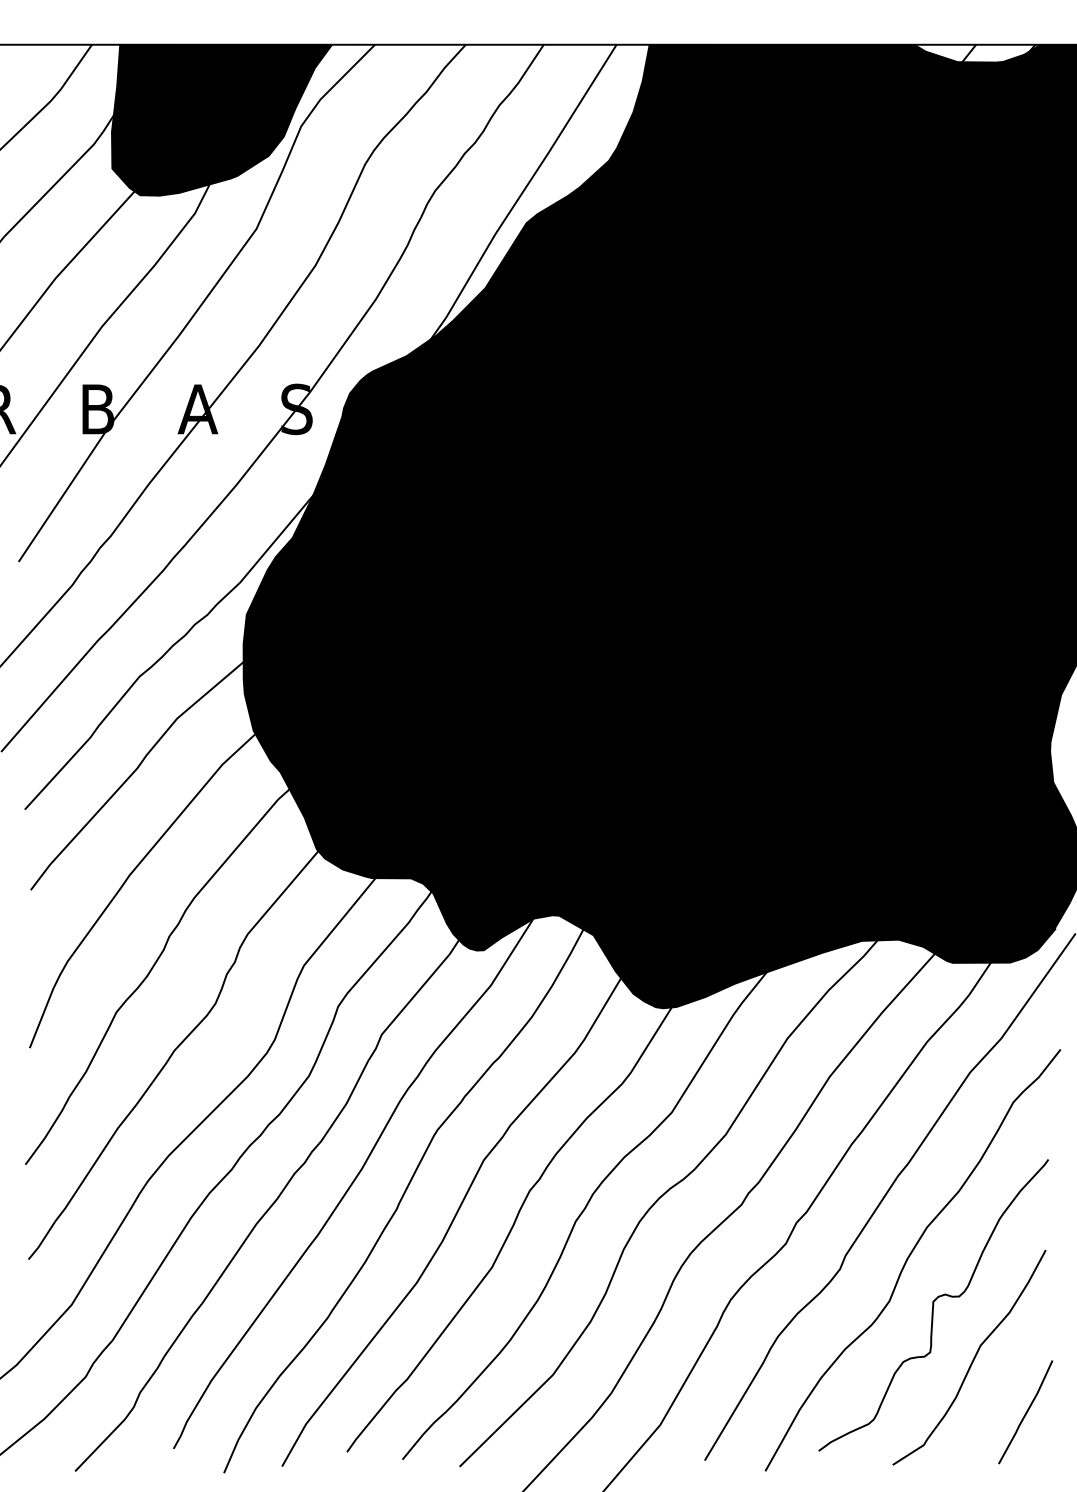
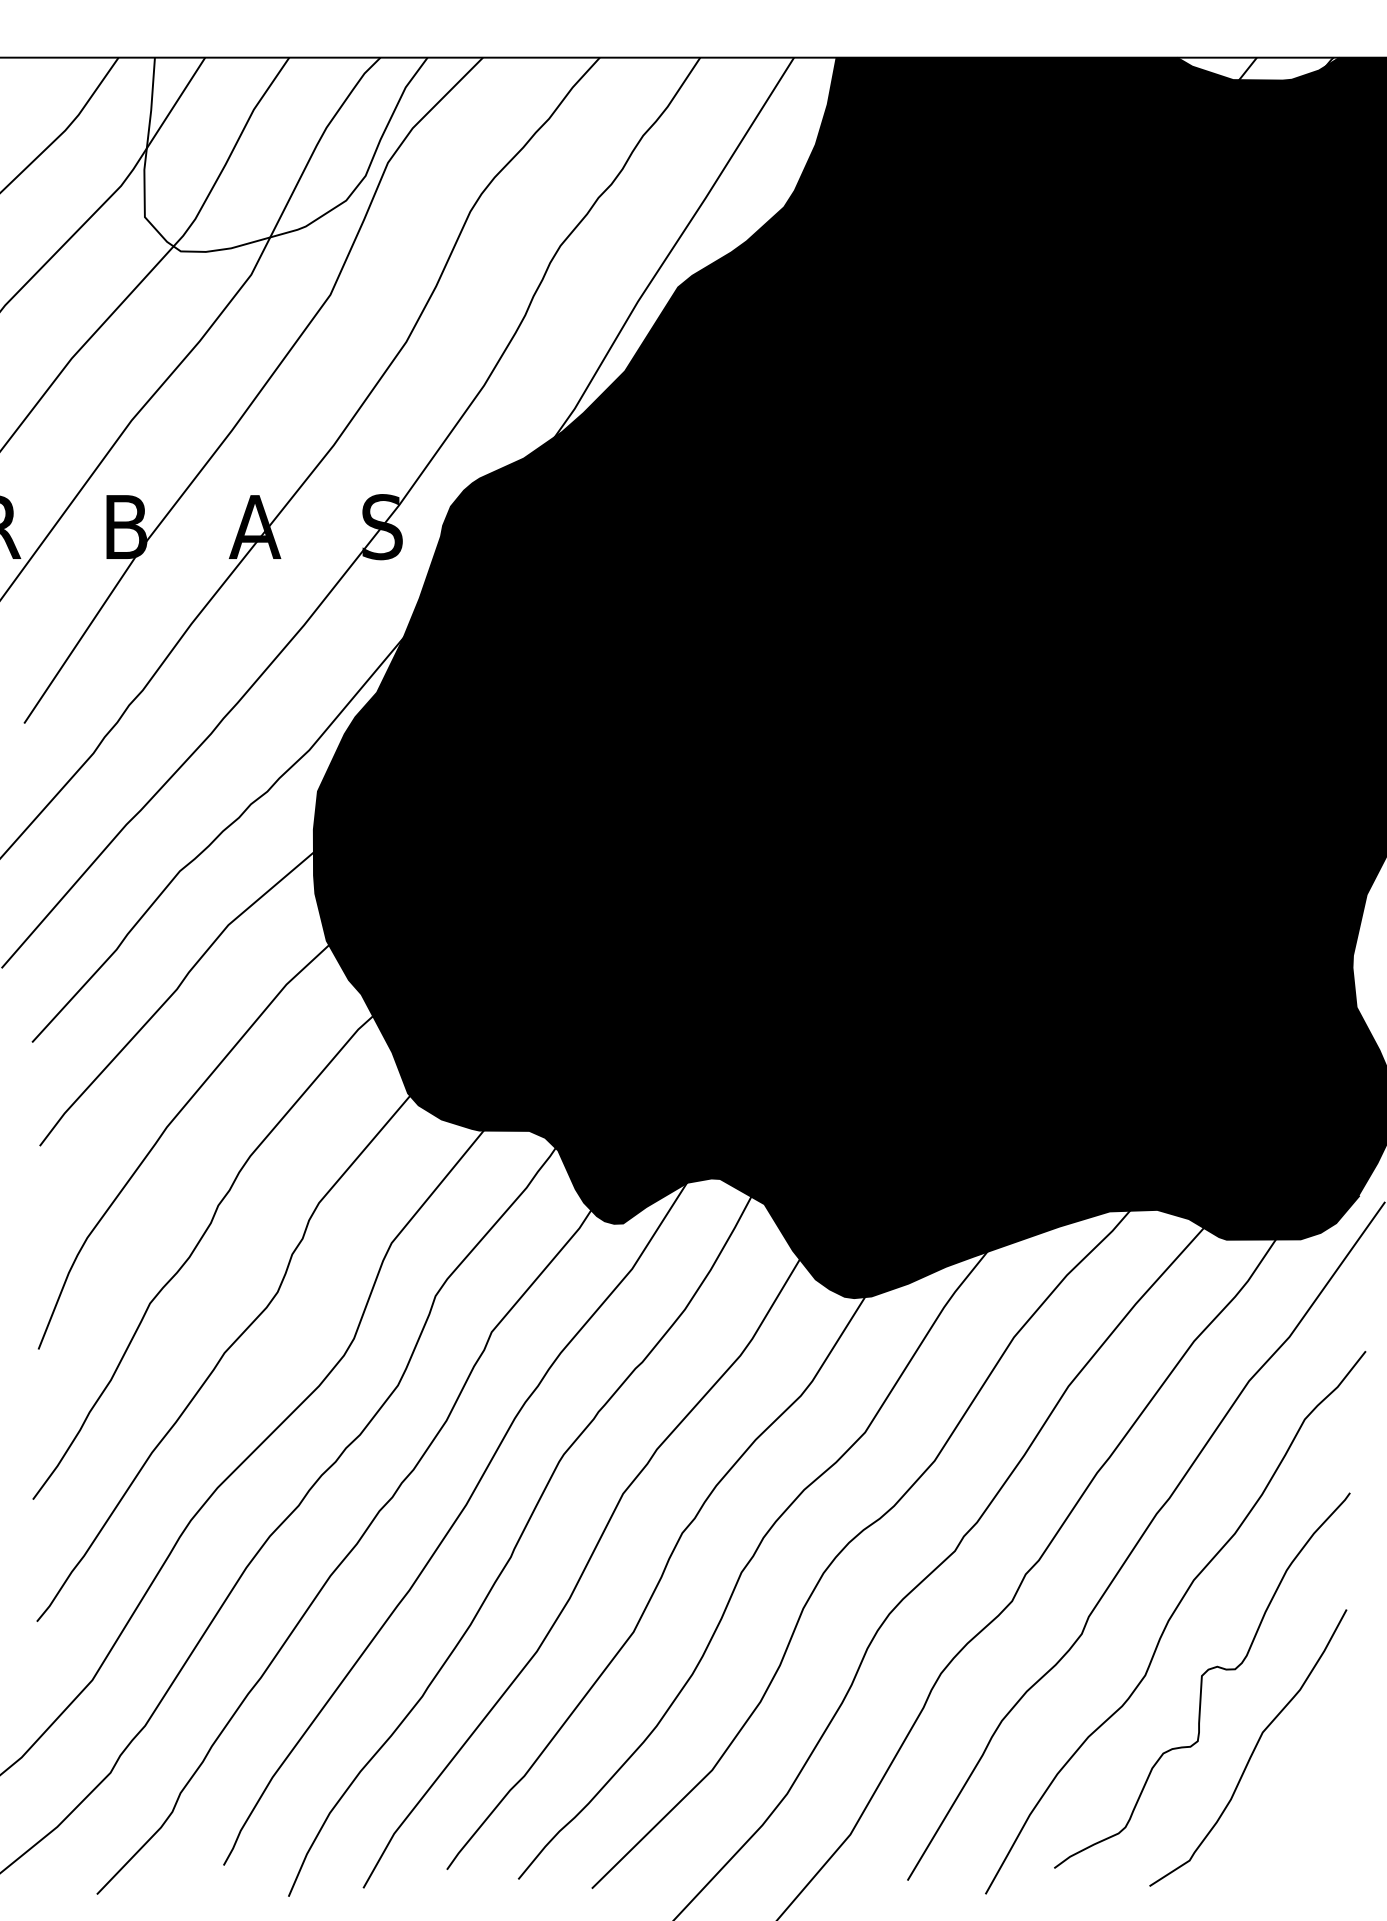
fill: (221, 119) -> (285, 154), removed
line: (1026, 1412) -> (1321, 1818), removed

